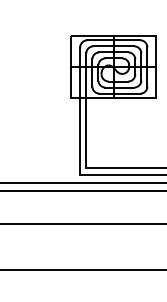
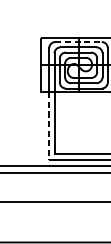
line: (113, 40) -> (78, 42), solid -> dashed
line: (80, 136) -> (49, 125), solid -> dashed

